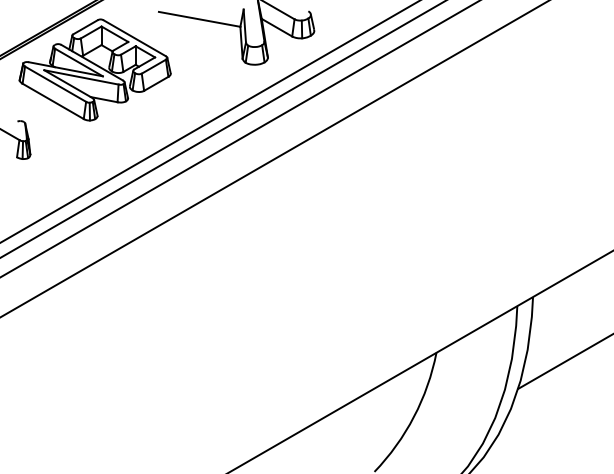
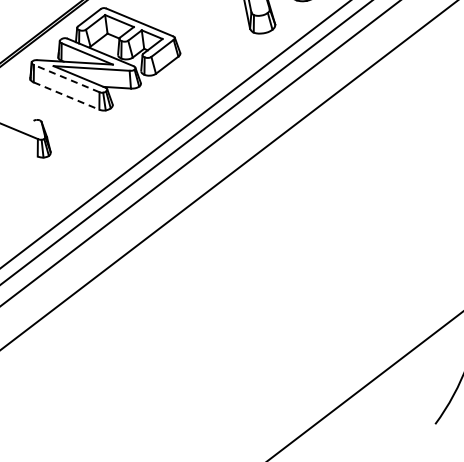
line: (55, 83) -> (66, 77), solid -> dashed
line: (53, 101) -> (66, 96), solid -> dashed

